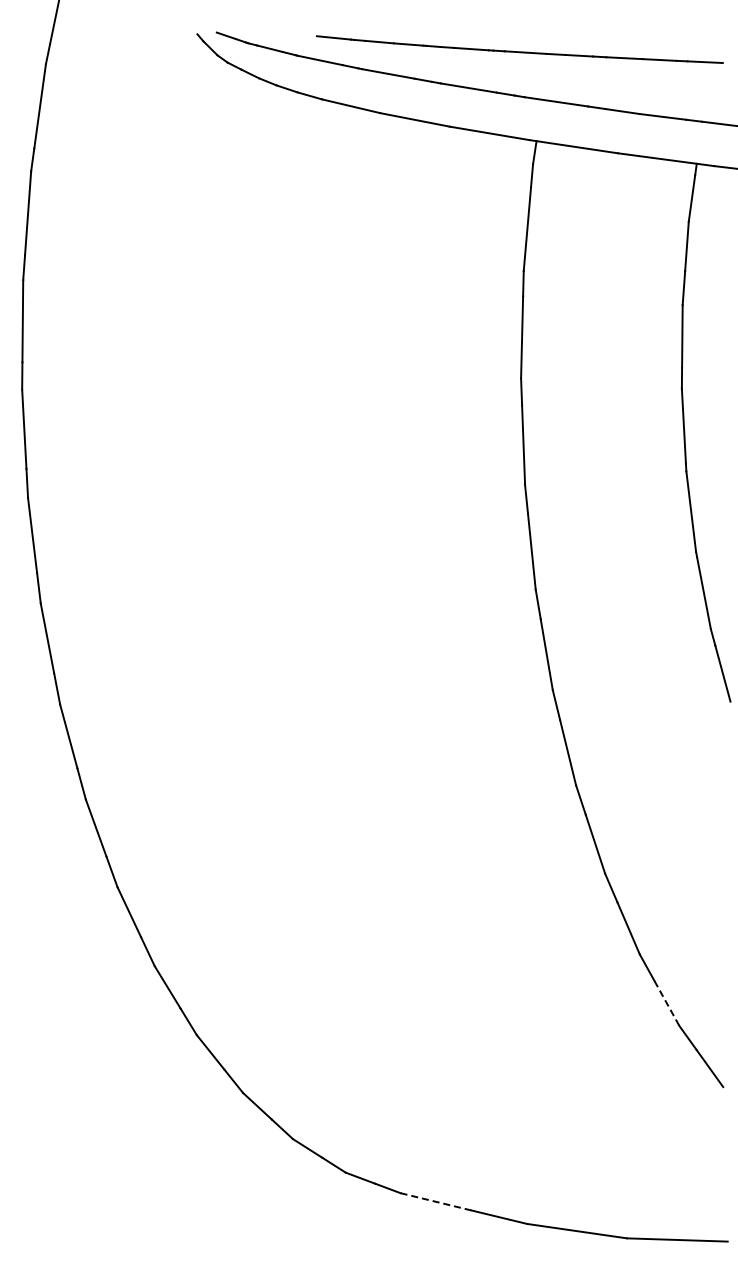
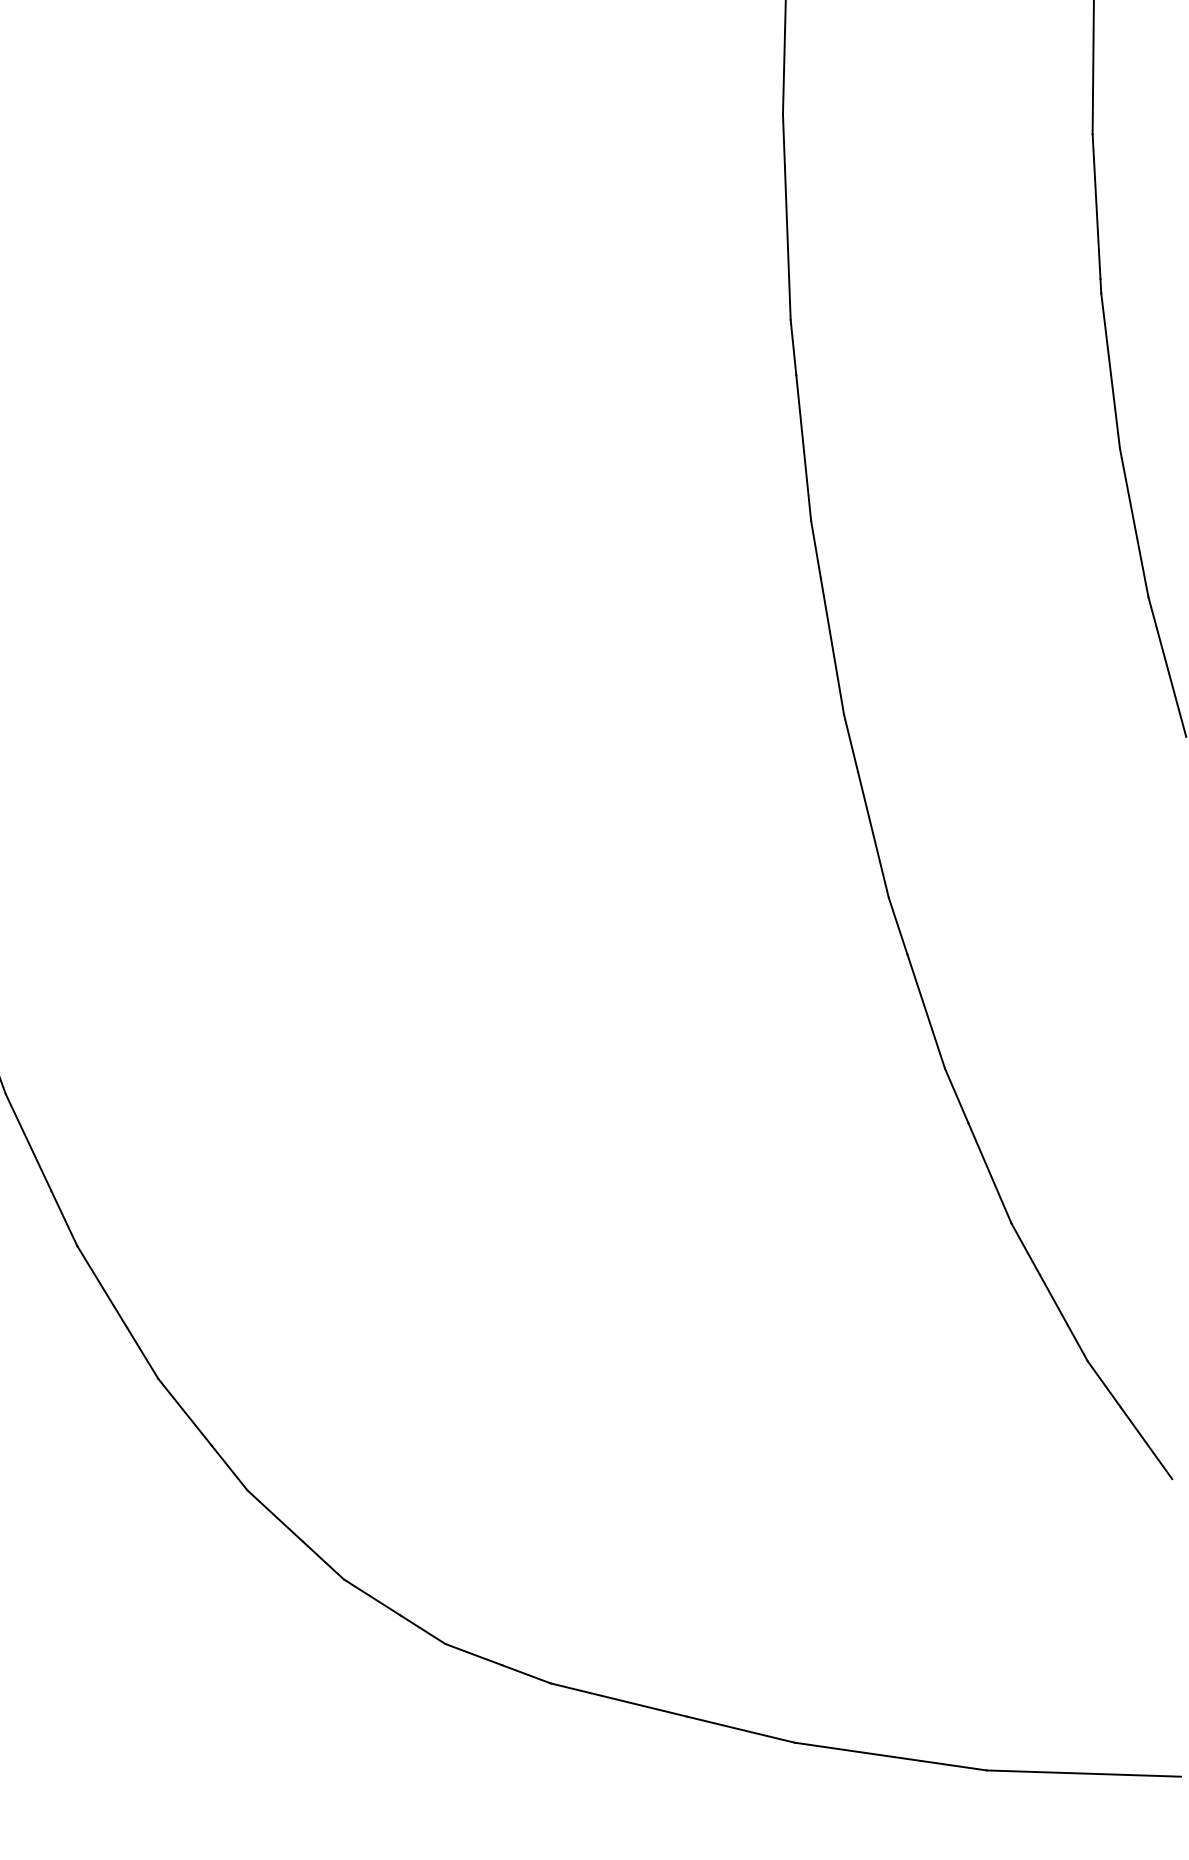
line: (666, 1003) -> (1063, 1318), dashed -> solid
line: (436, 1201) -> (620, 1699), dashed -> solid

